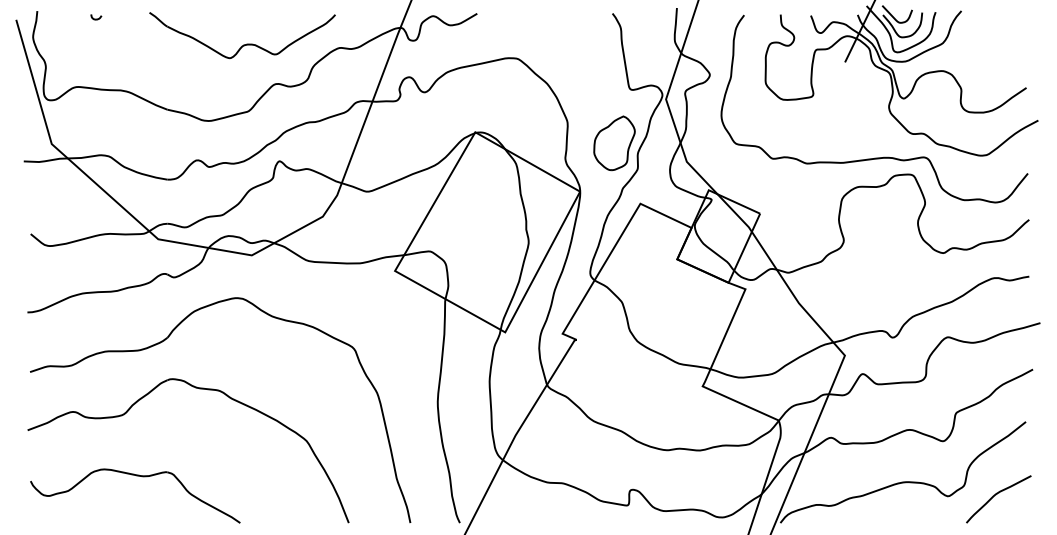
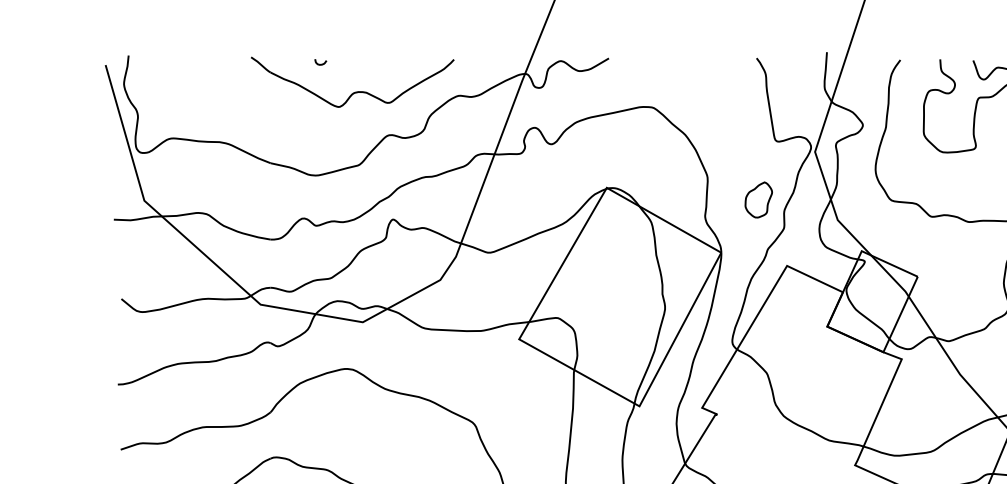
curve: (96, 18) -> (320, 63), moved
part: (614, 143) -> (758, 200), size x0.6

